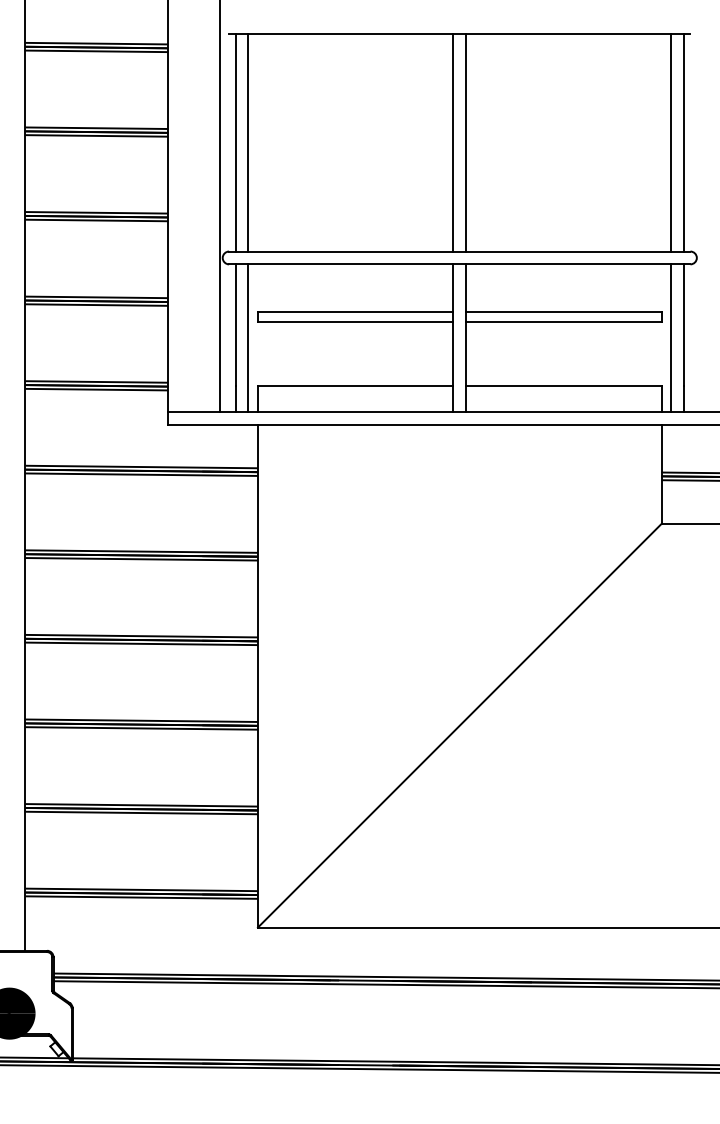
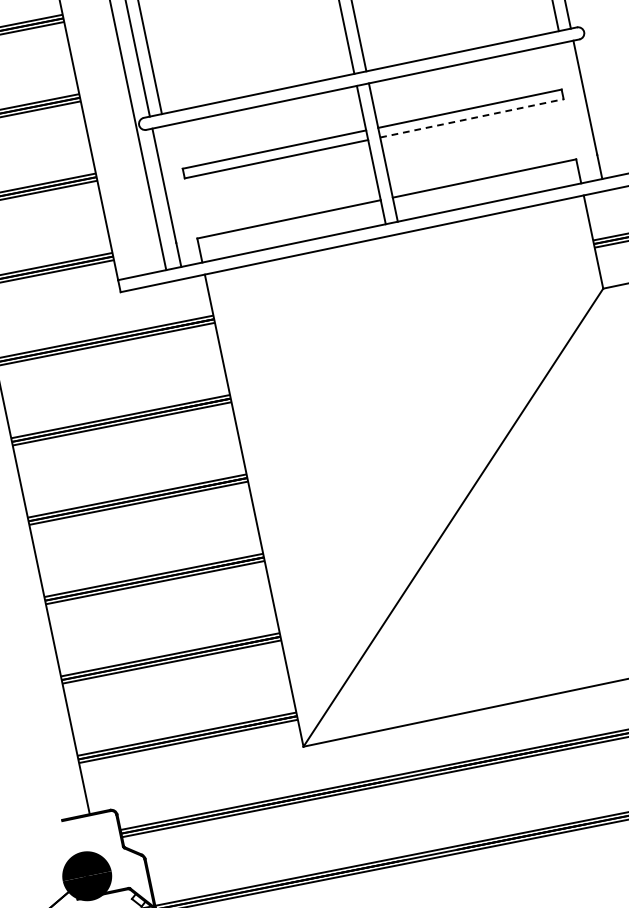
line: (563, 322) -> (471, 118), solid -> dashed
line: (248, 337) -> (178, 194), removed
line: (671, 337) -> (575, 111), removed

